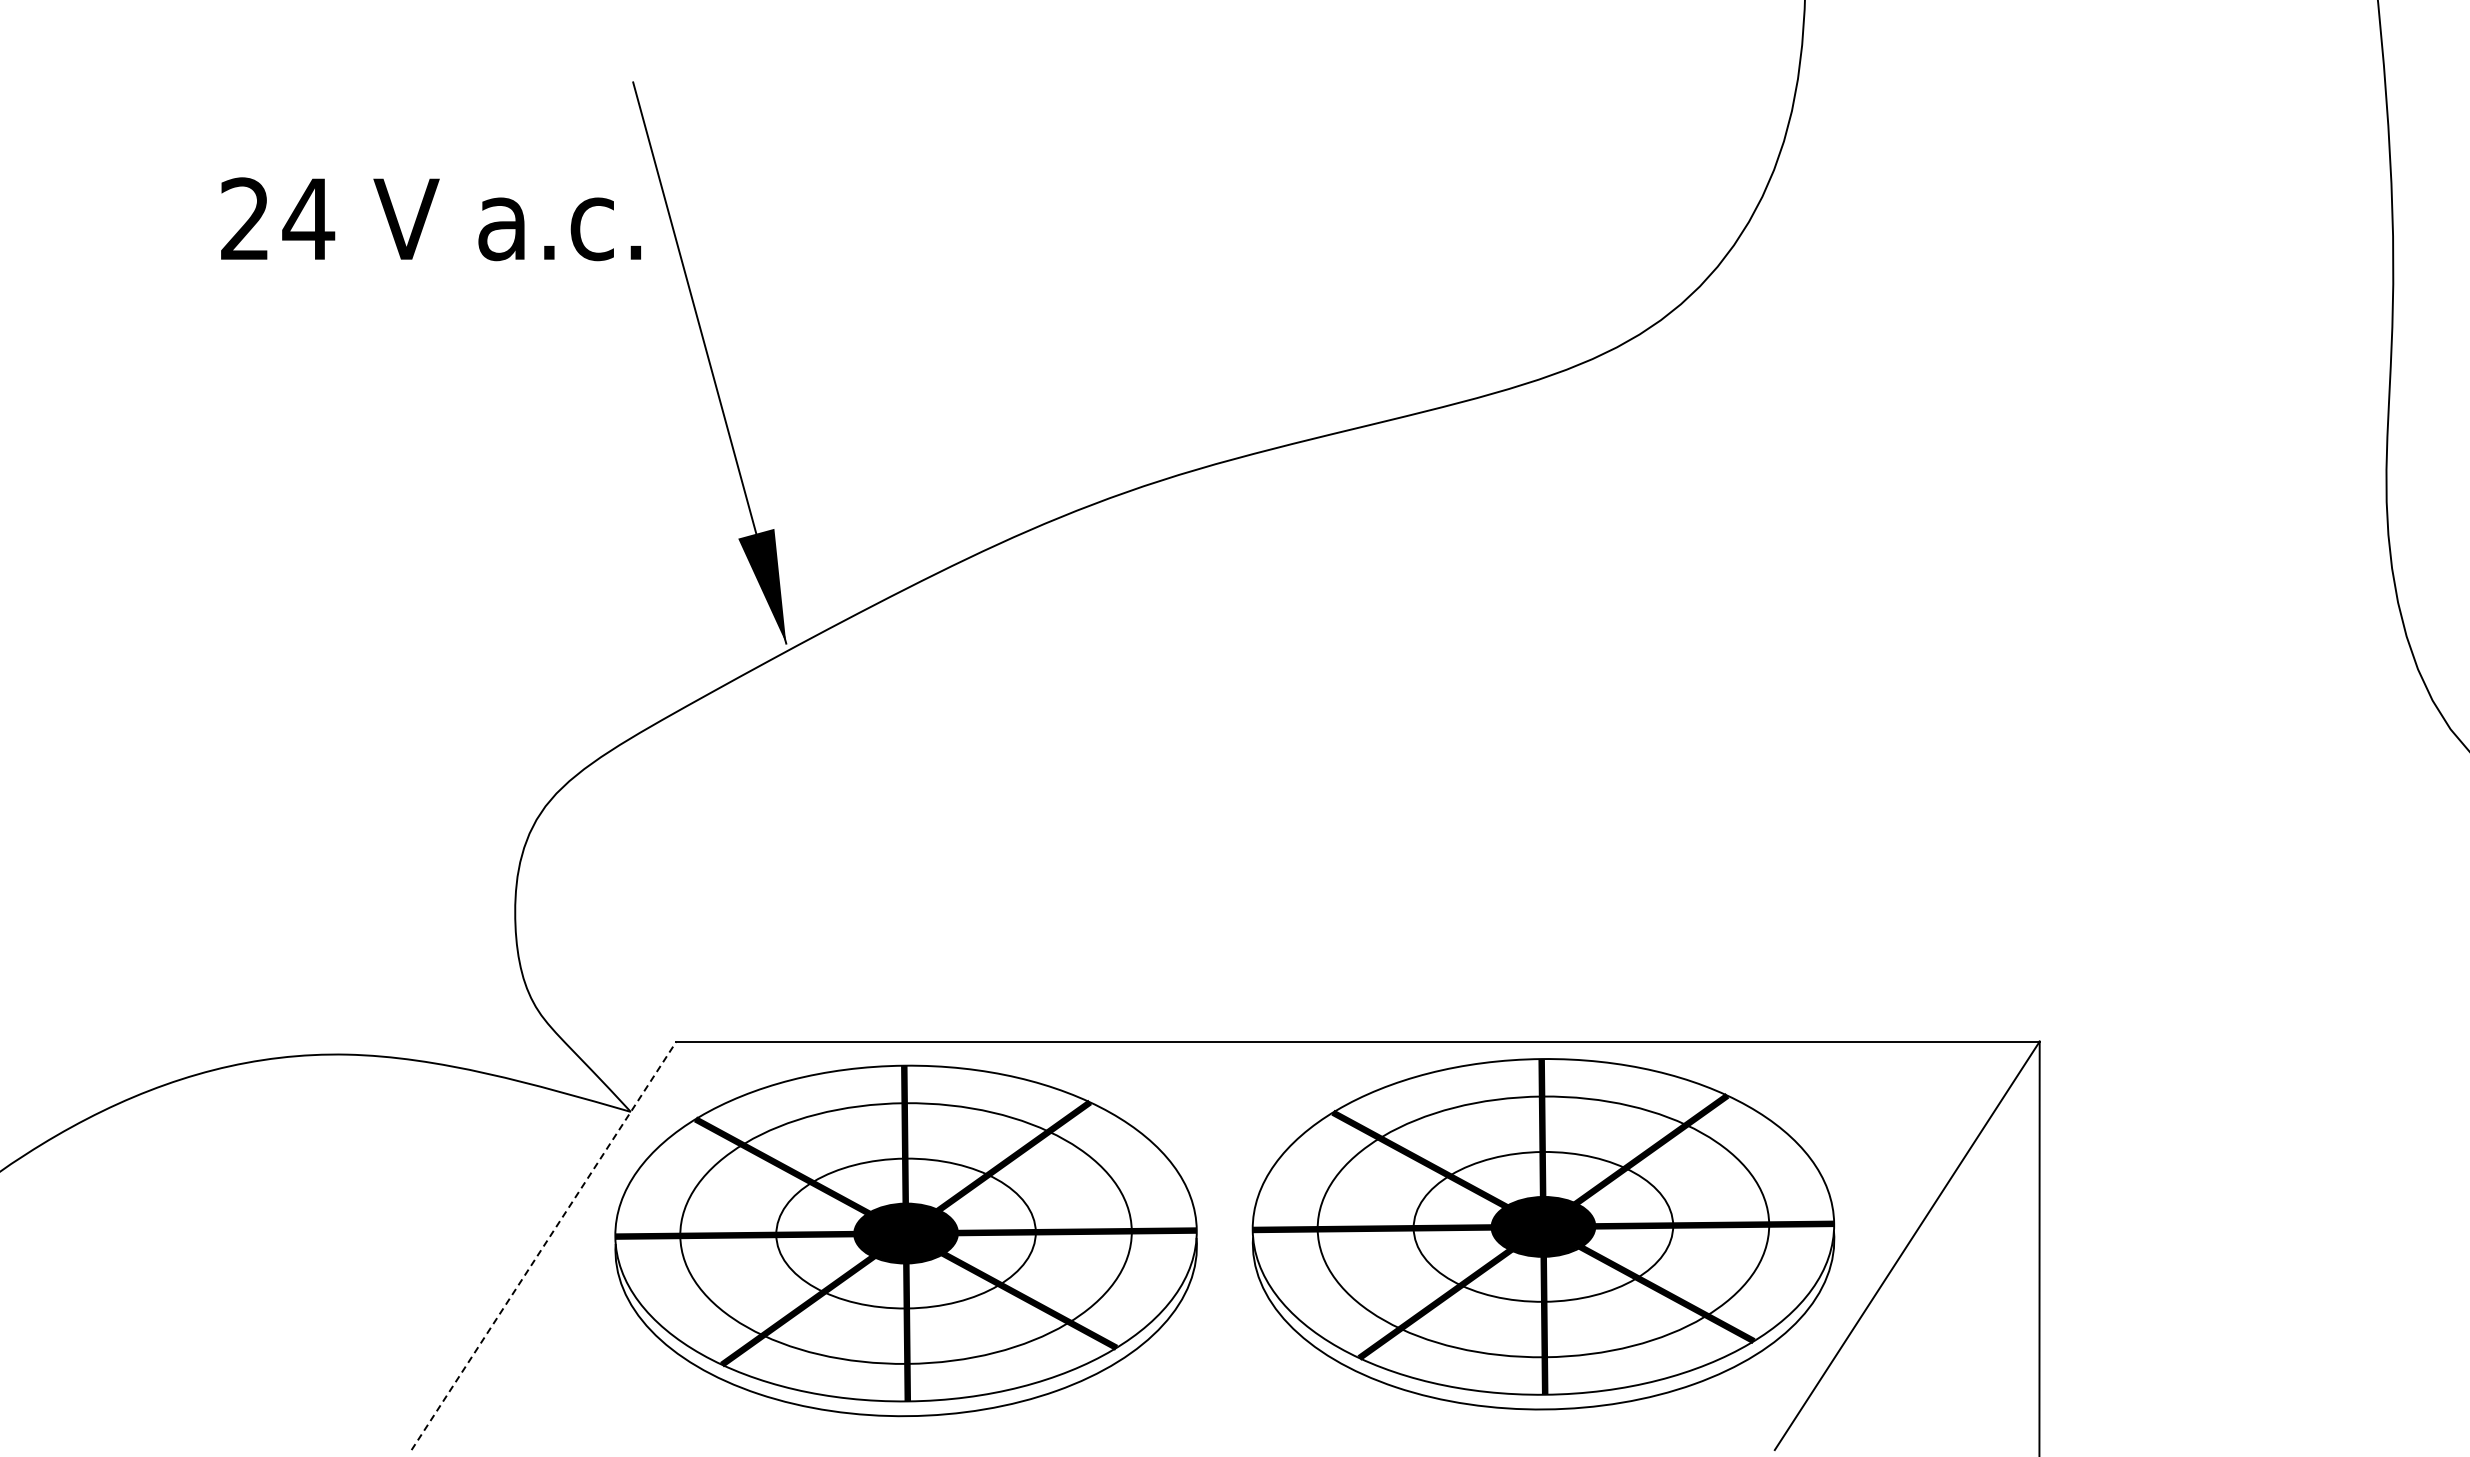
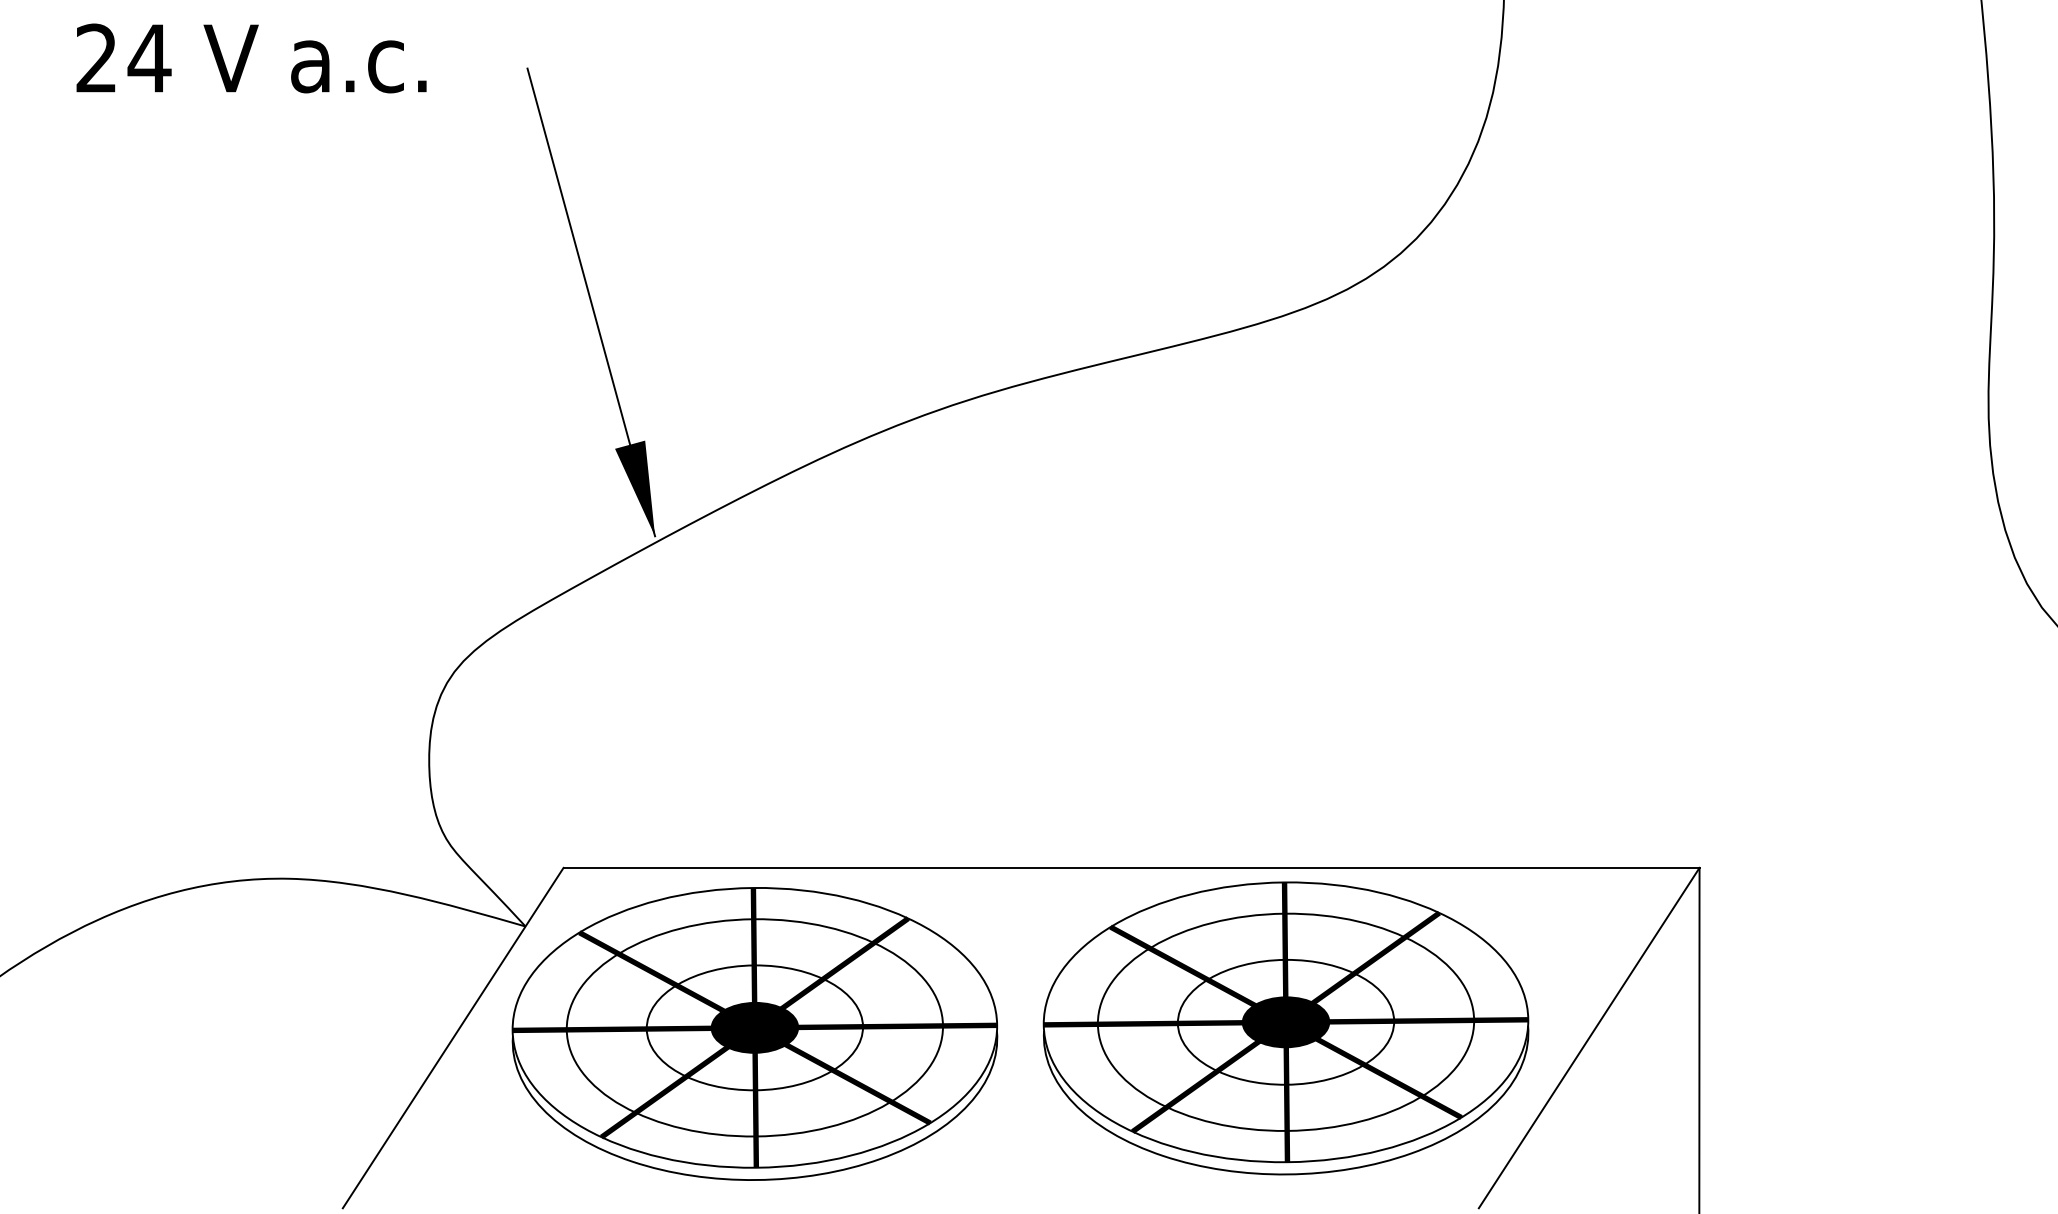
text: (430, 219) -> (251, 58), moved
line: (544, 1245) -> (453, 1037), dashed -> solid

